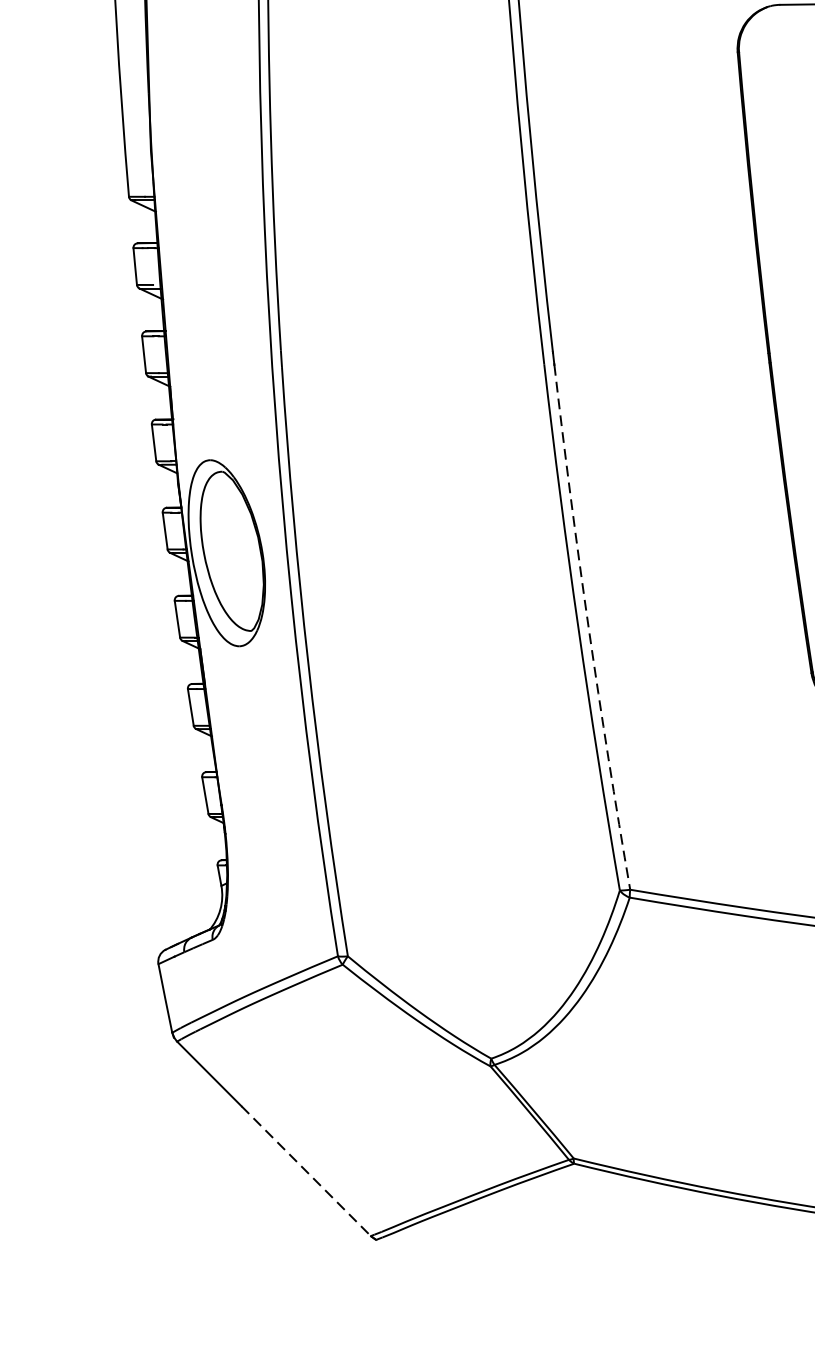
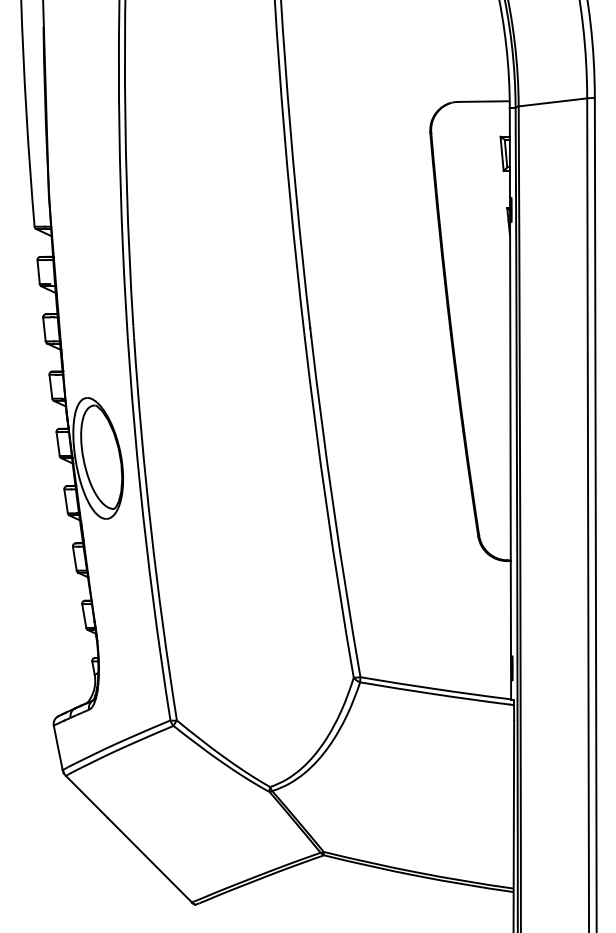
arc: (588, 627) -> (333, 506), dashed -> solid
line: (305, 1171) -> (149, 860), dashed -> solid

